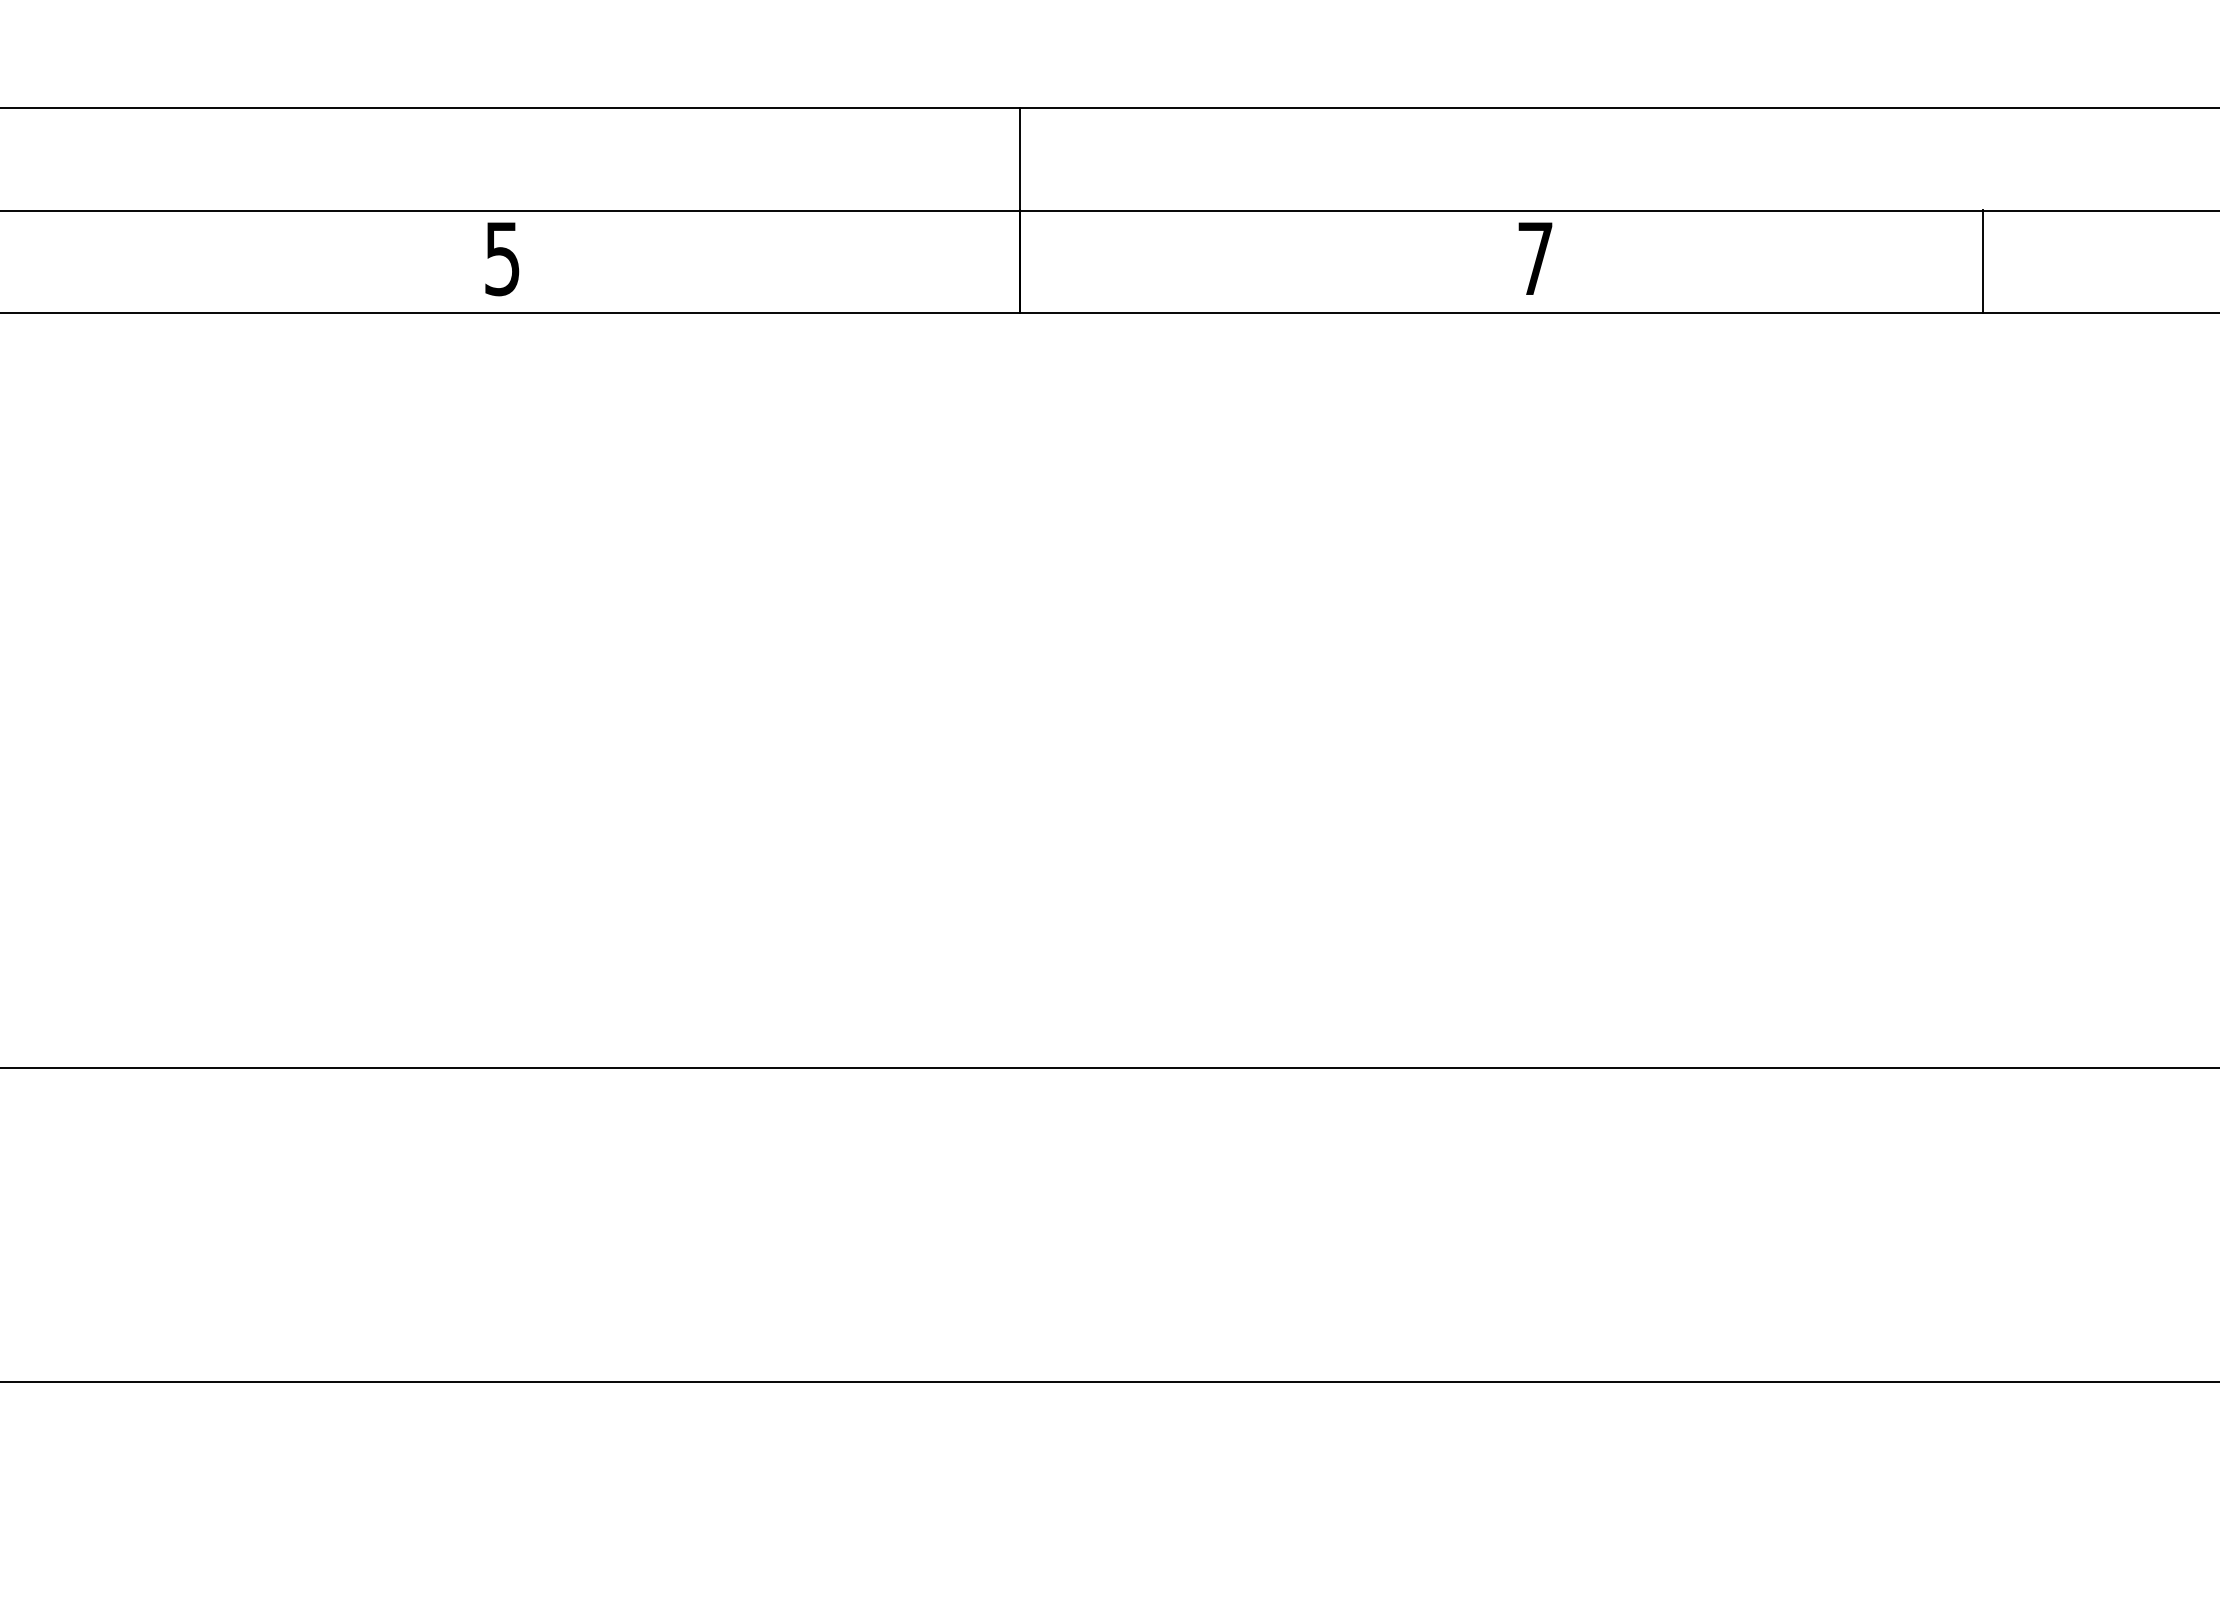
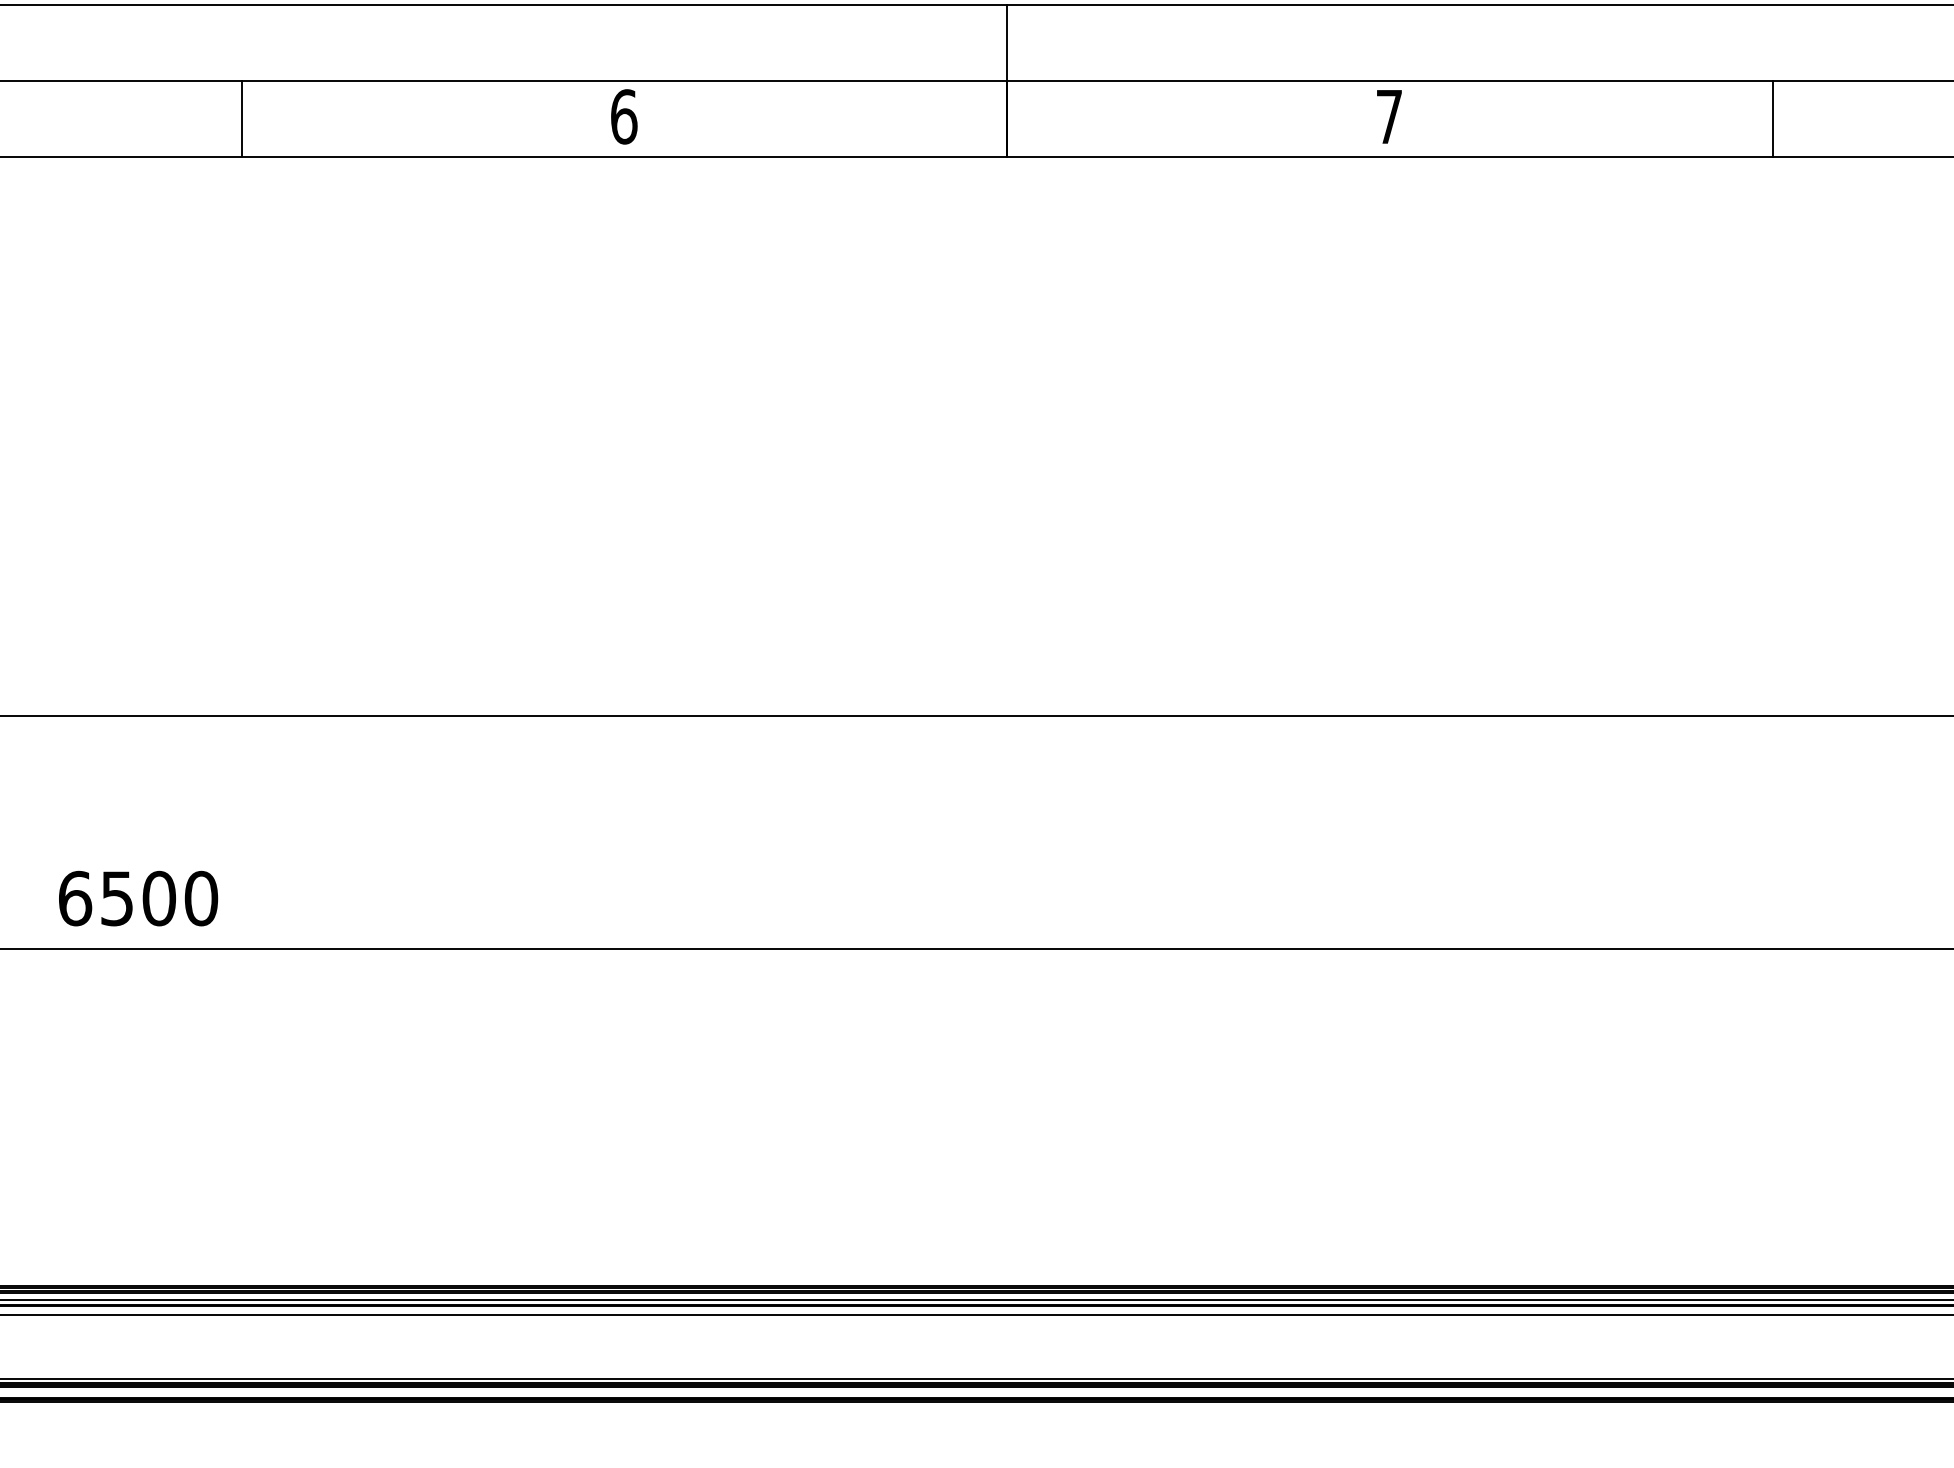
text: (503, 258) -> (624, 116), 5 -> 6
line: (1982, 260) -> (1772, 118), moved

